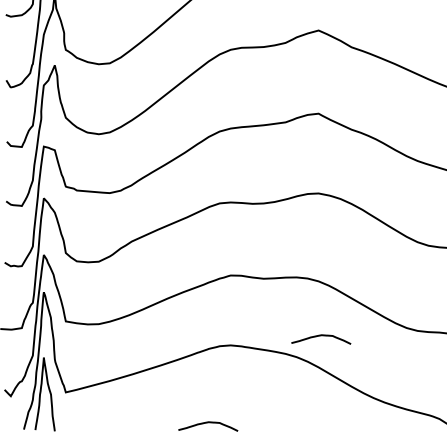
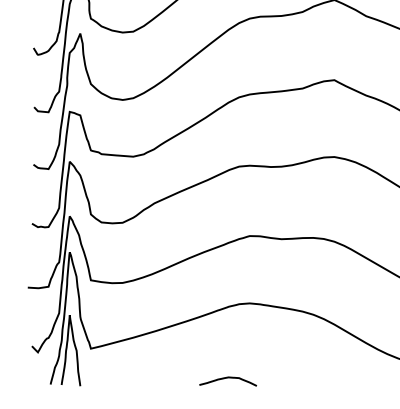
curve: (321, 336) -> (337, 294), removed

